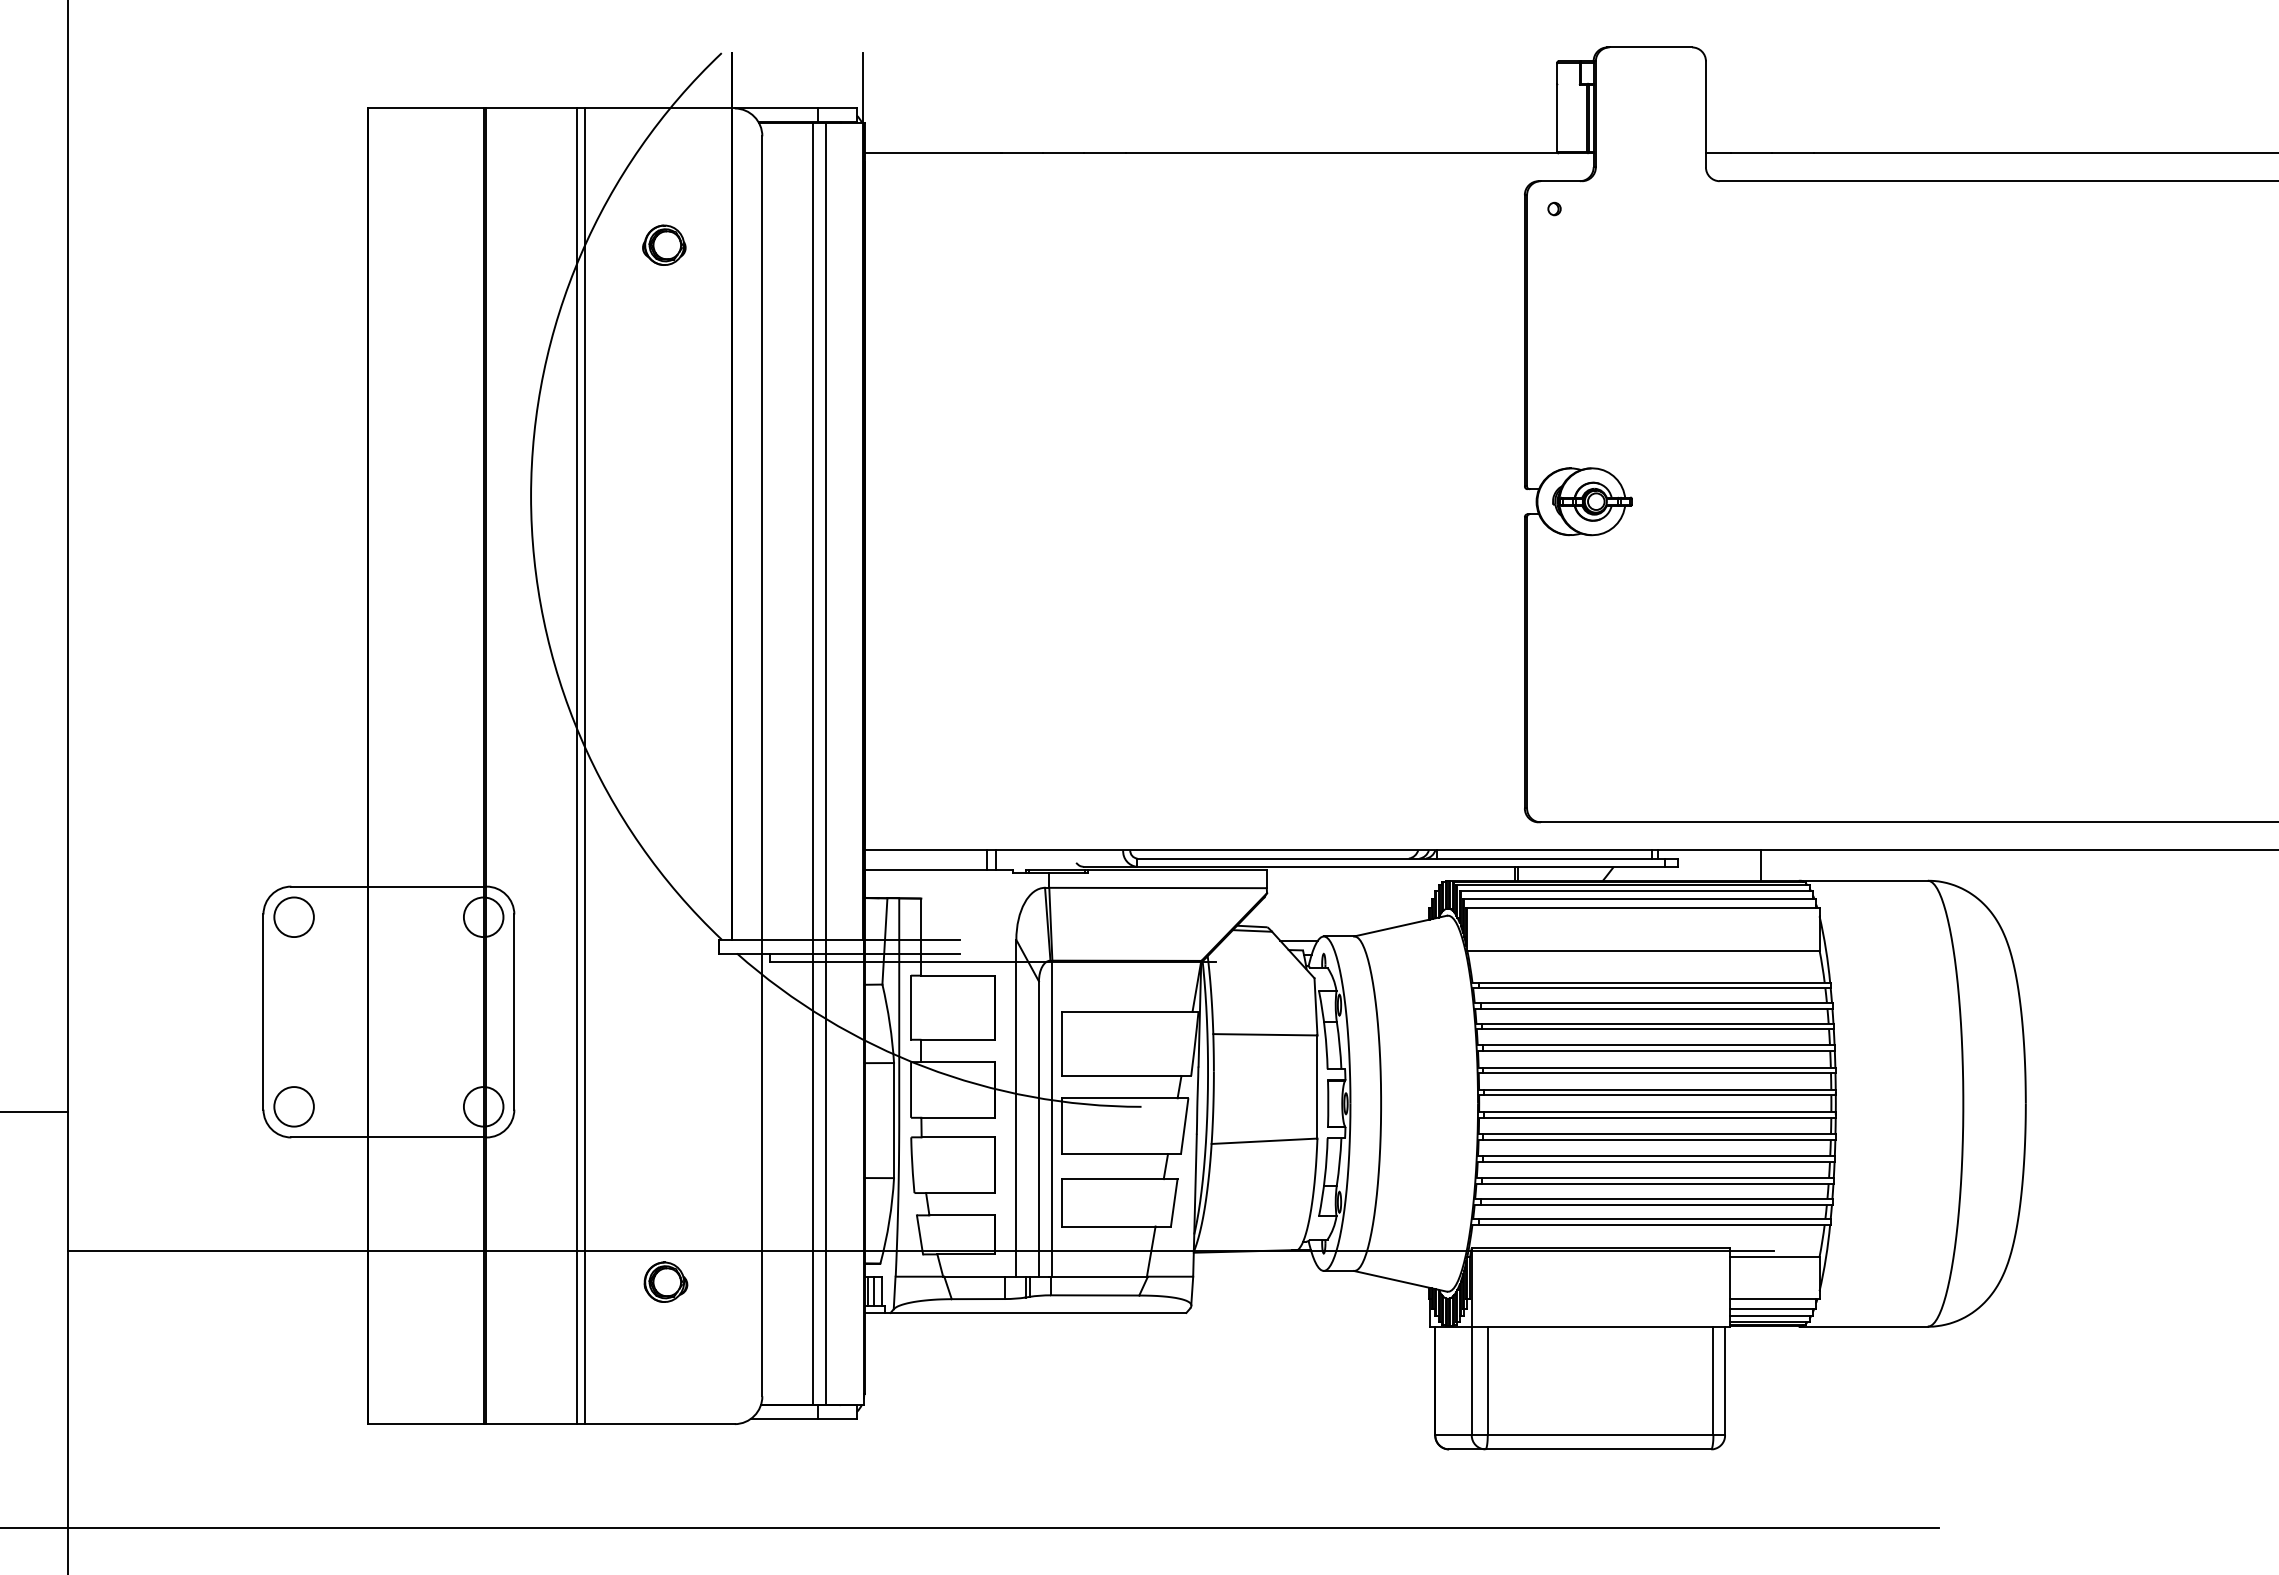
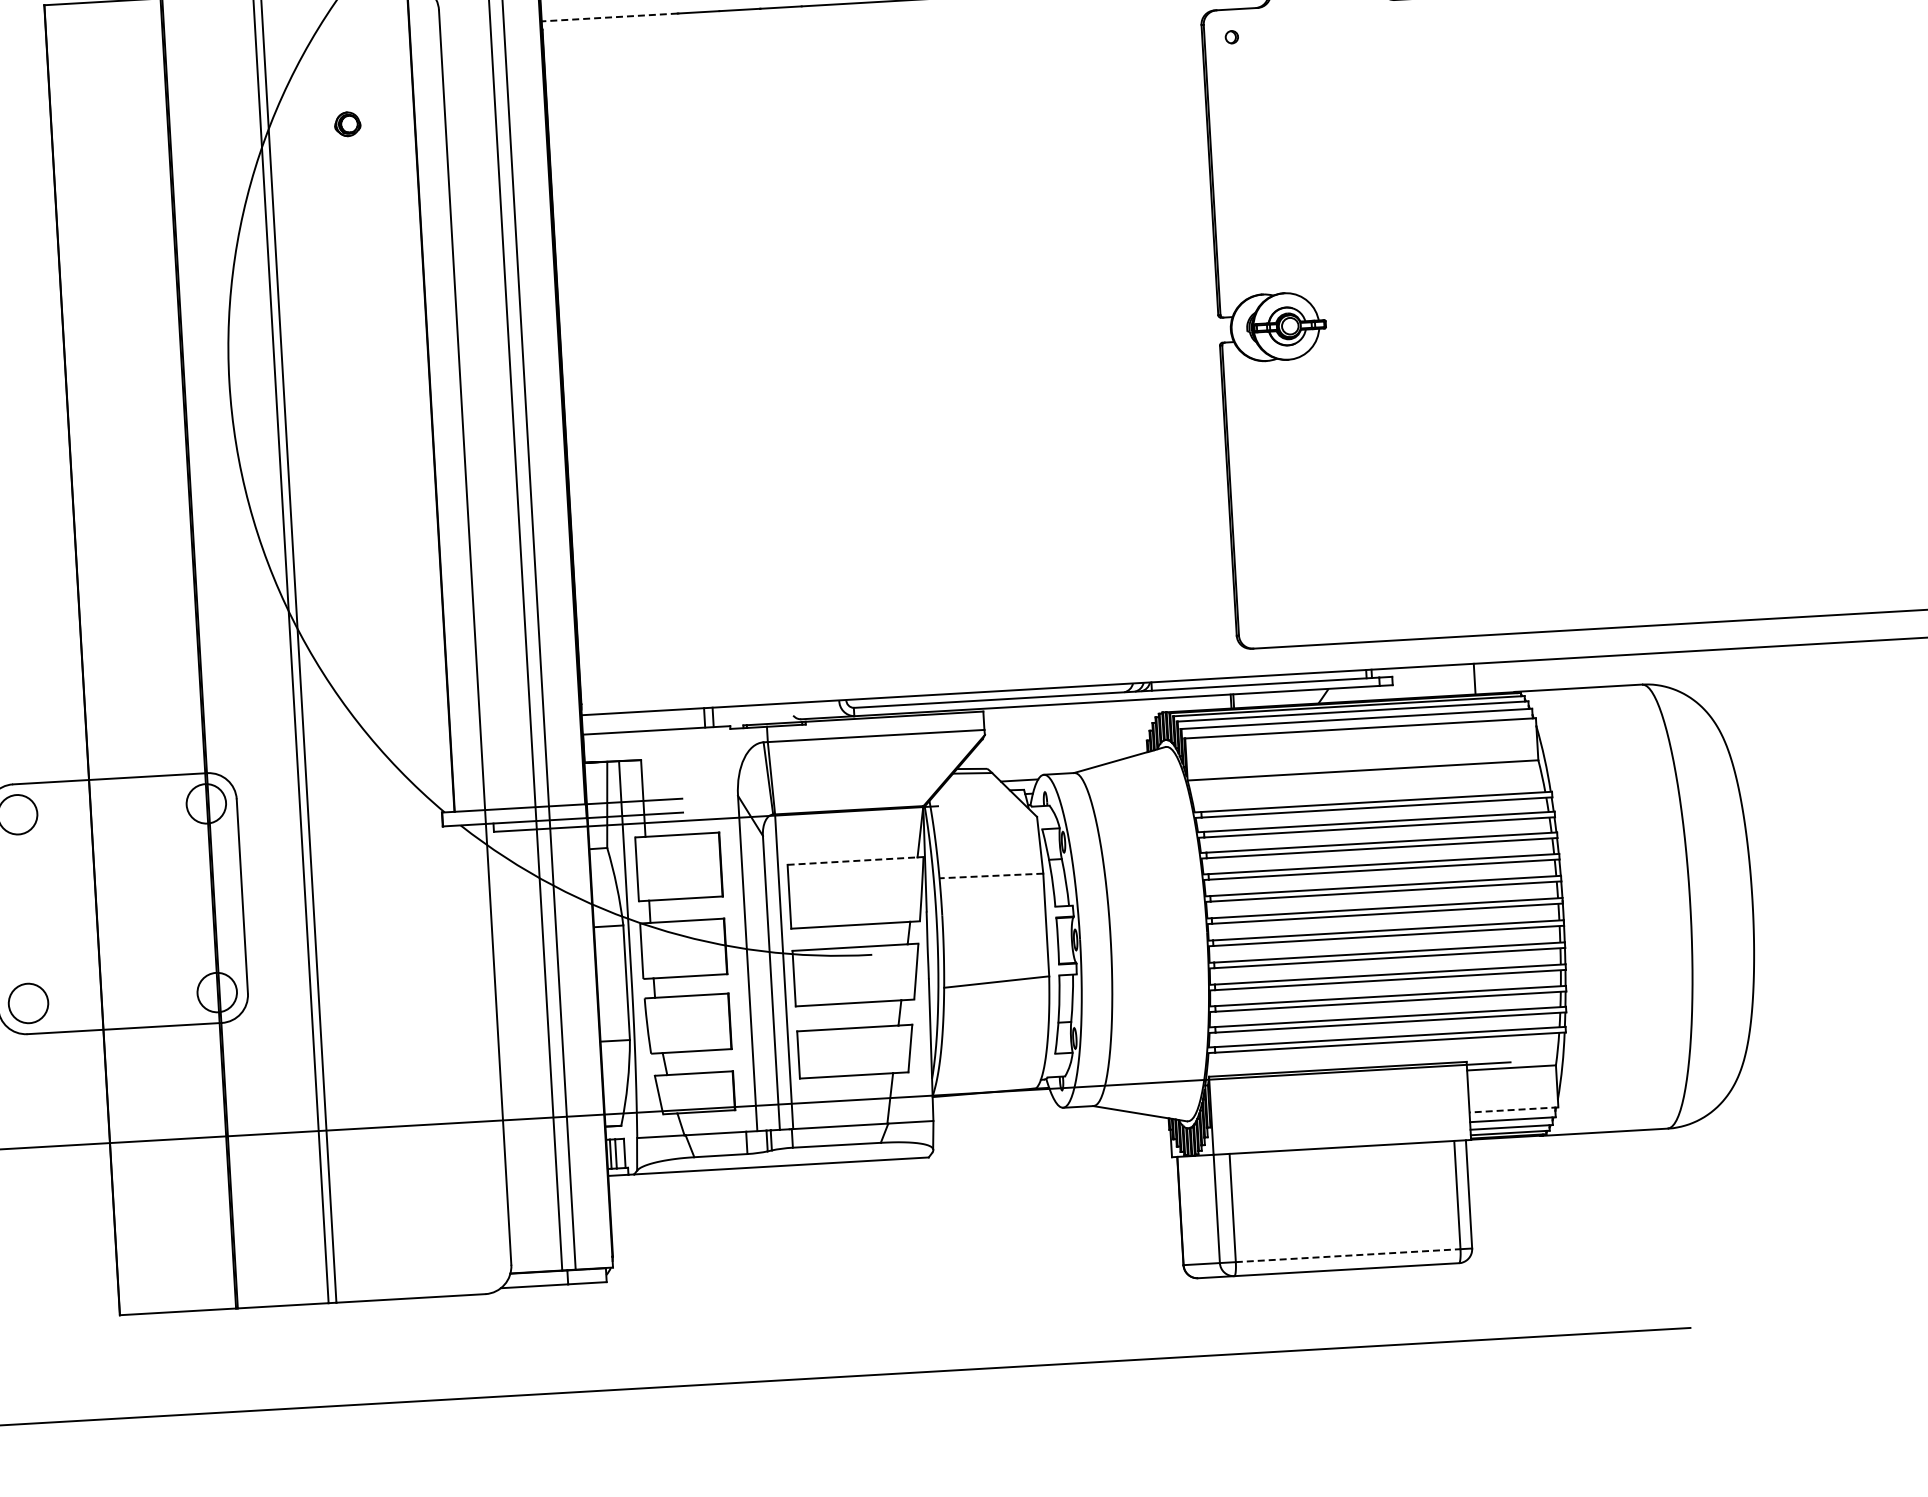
line: (932, 153) -> (609, 17), solid -> dashed
part: (664, 244) -> (347, 123), size x0.6
line: (1127, 1011) -> (852, 860), solid -> dashed
line: (1264, 1034) -> (990, 875), solid -> dashed
part: (665, 1281) -> (408, 1156), removed
line: (1774, 1299) -> (1513, 1110), solid -> dashed
line: (1600, 1435) -> (1348, 1255), solid -> dashed

